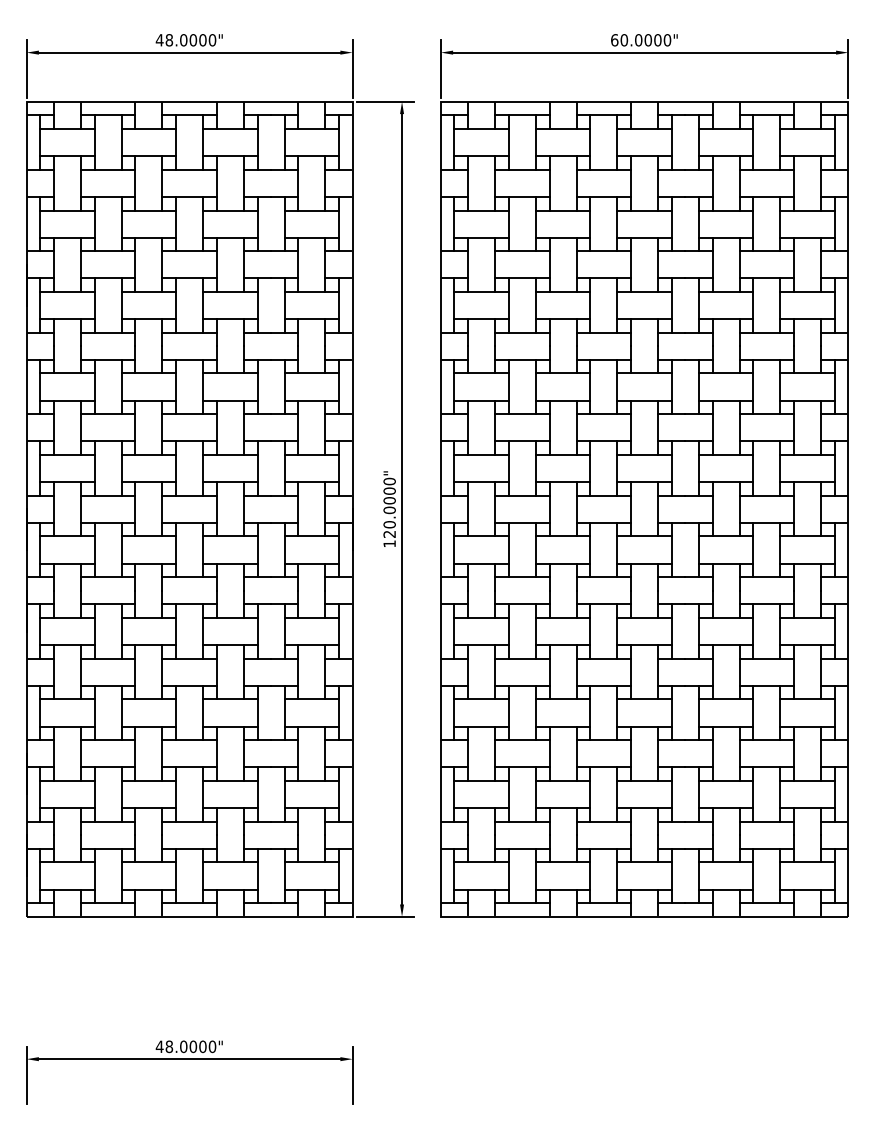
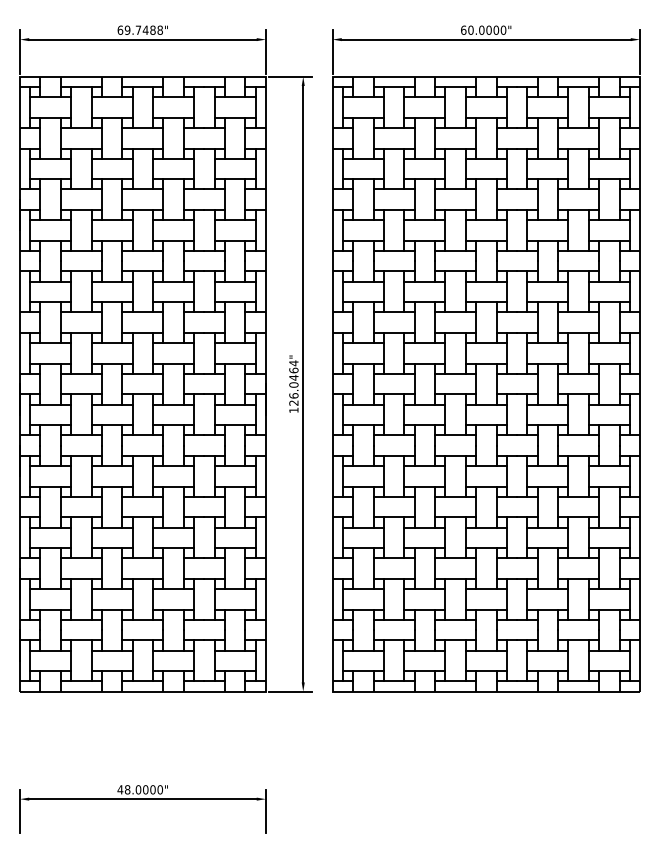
text: (186, 39) -> (140, 29), 48.0000" -> 69.7488"
text: (389, 503) -> (293, 379), 120.0000" -> 126.0464"

